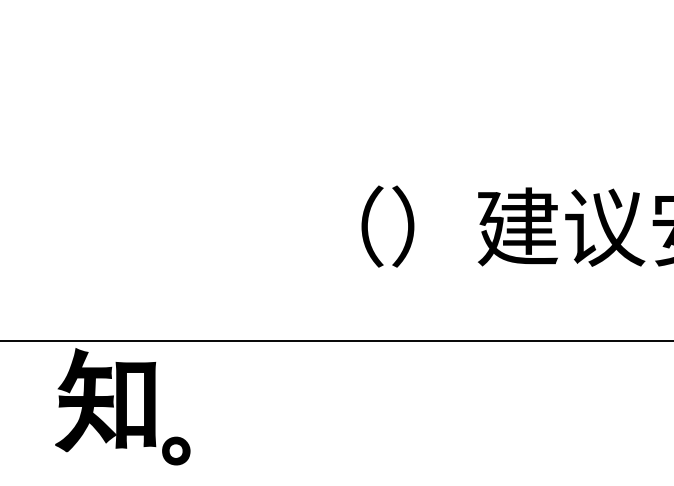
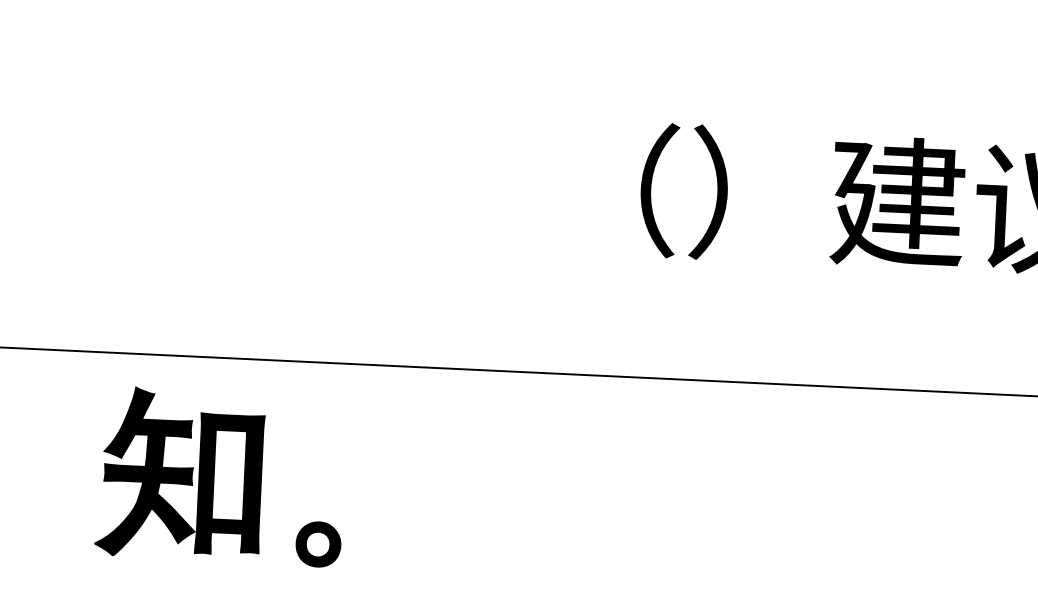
part: (105, 400) -> (180, 474), moved

